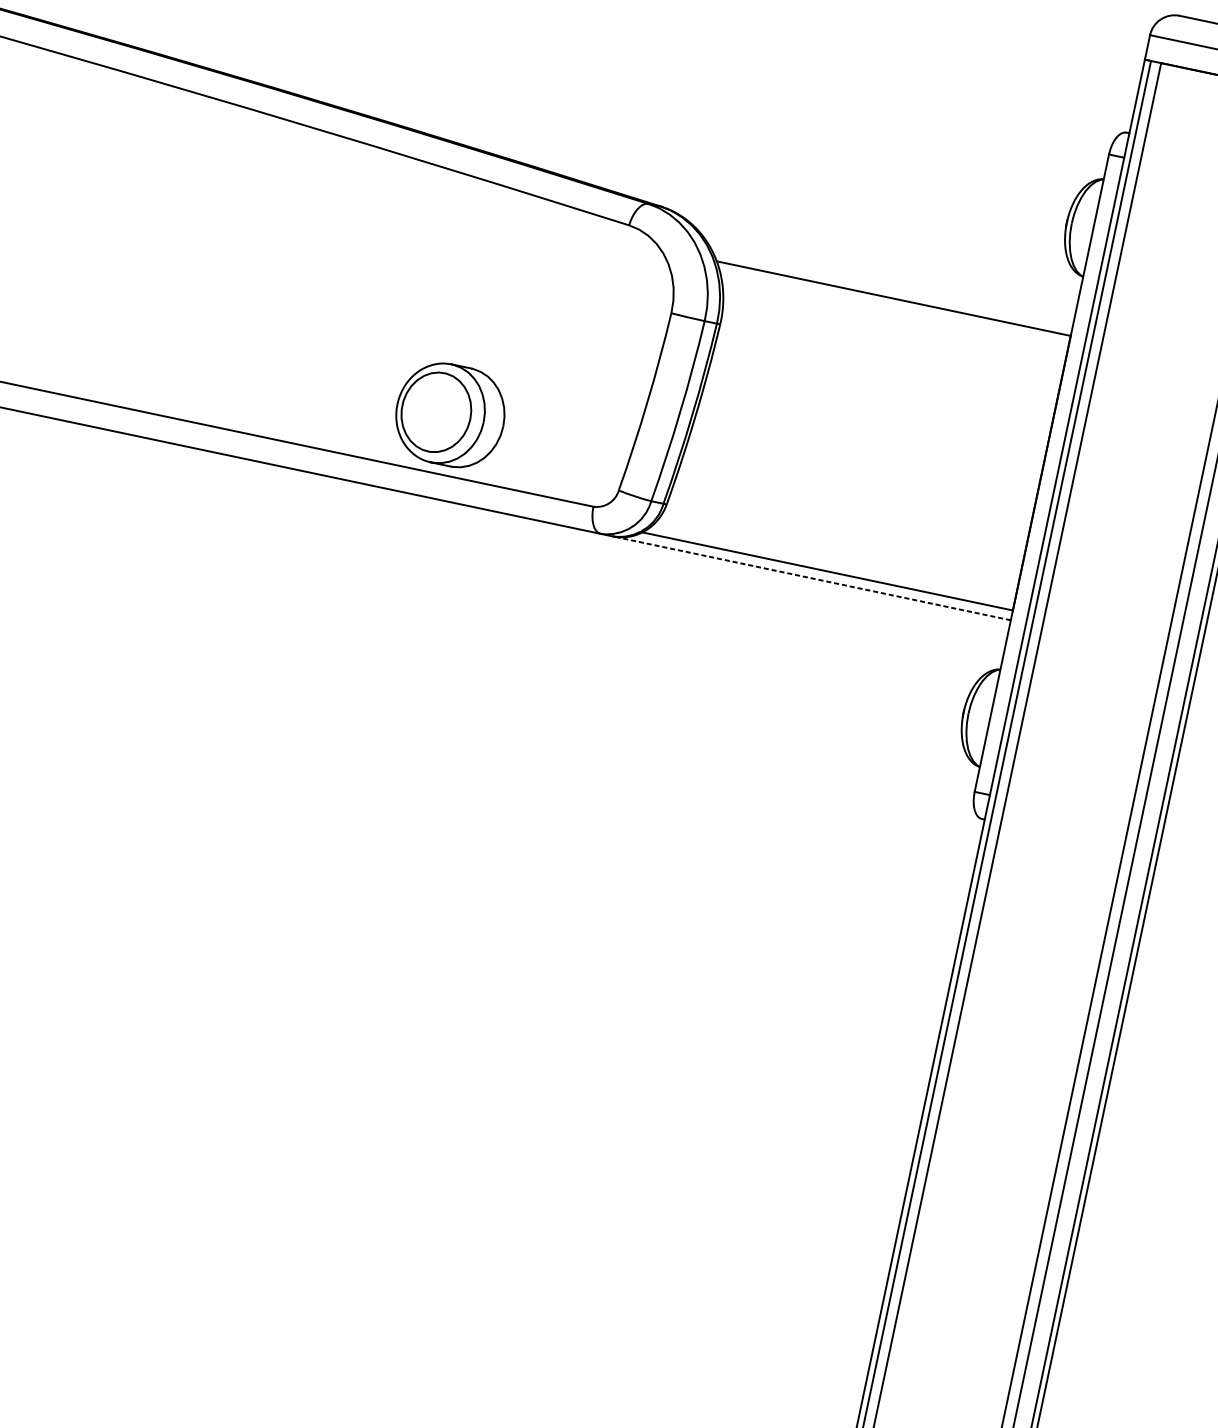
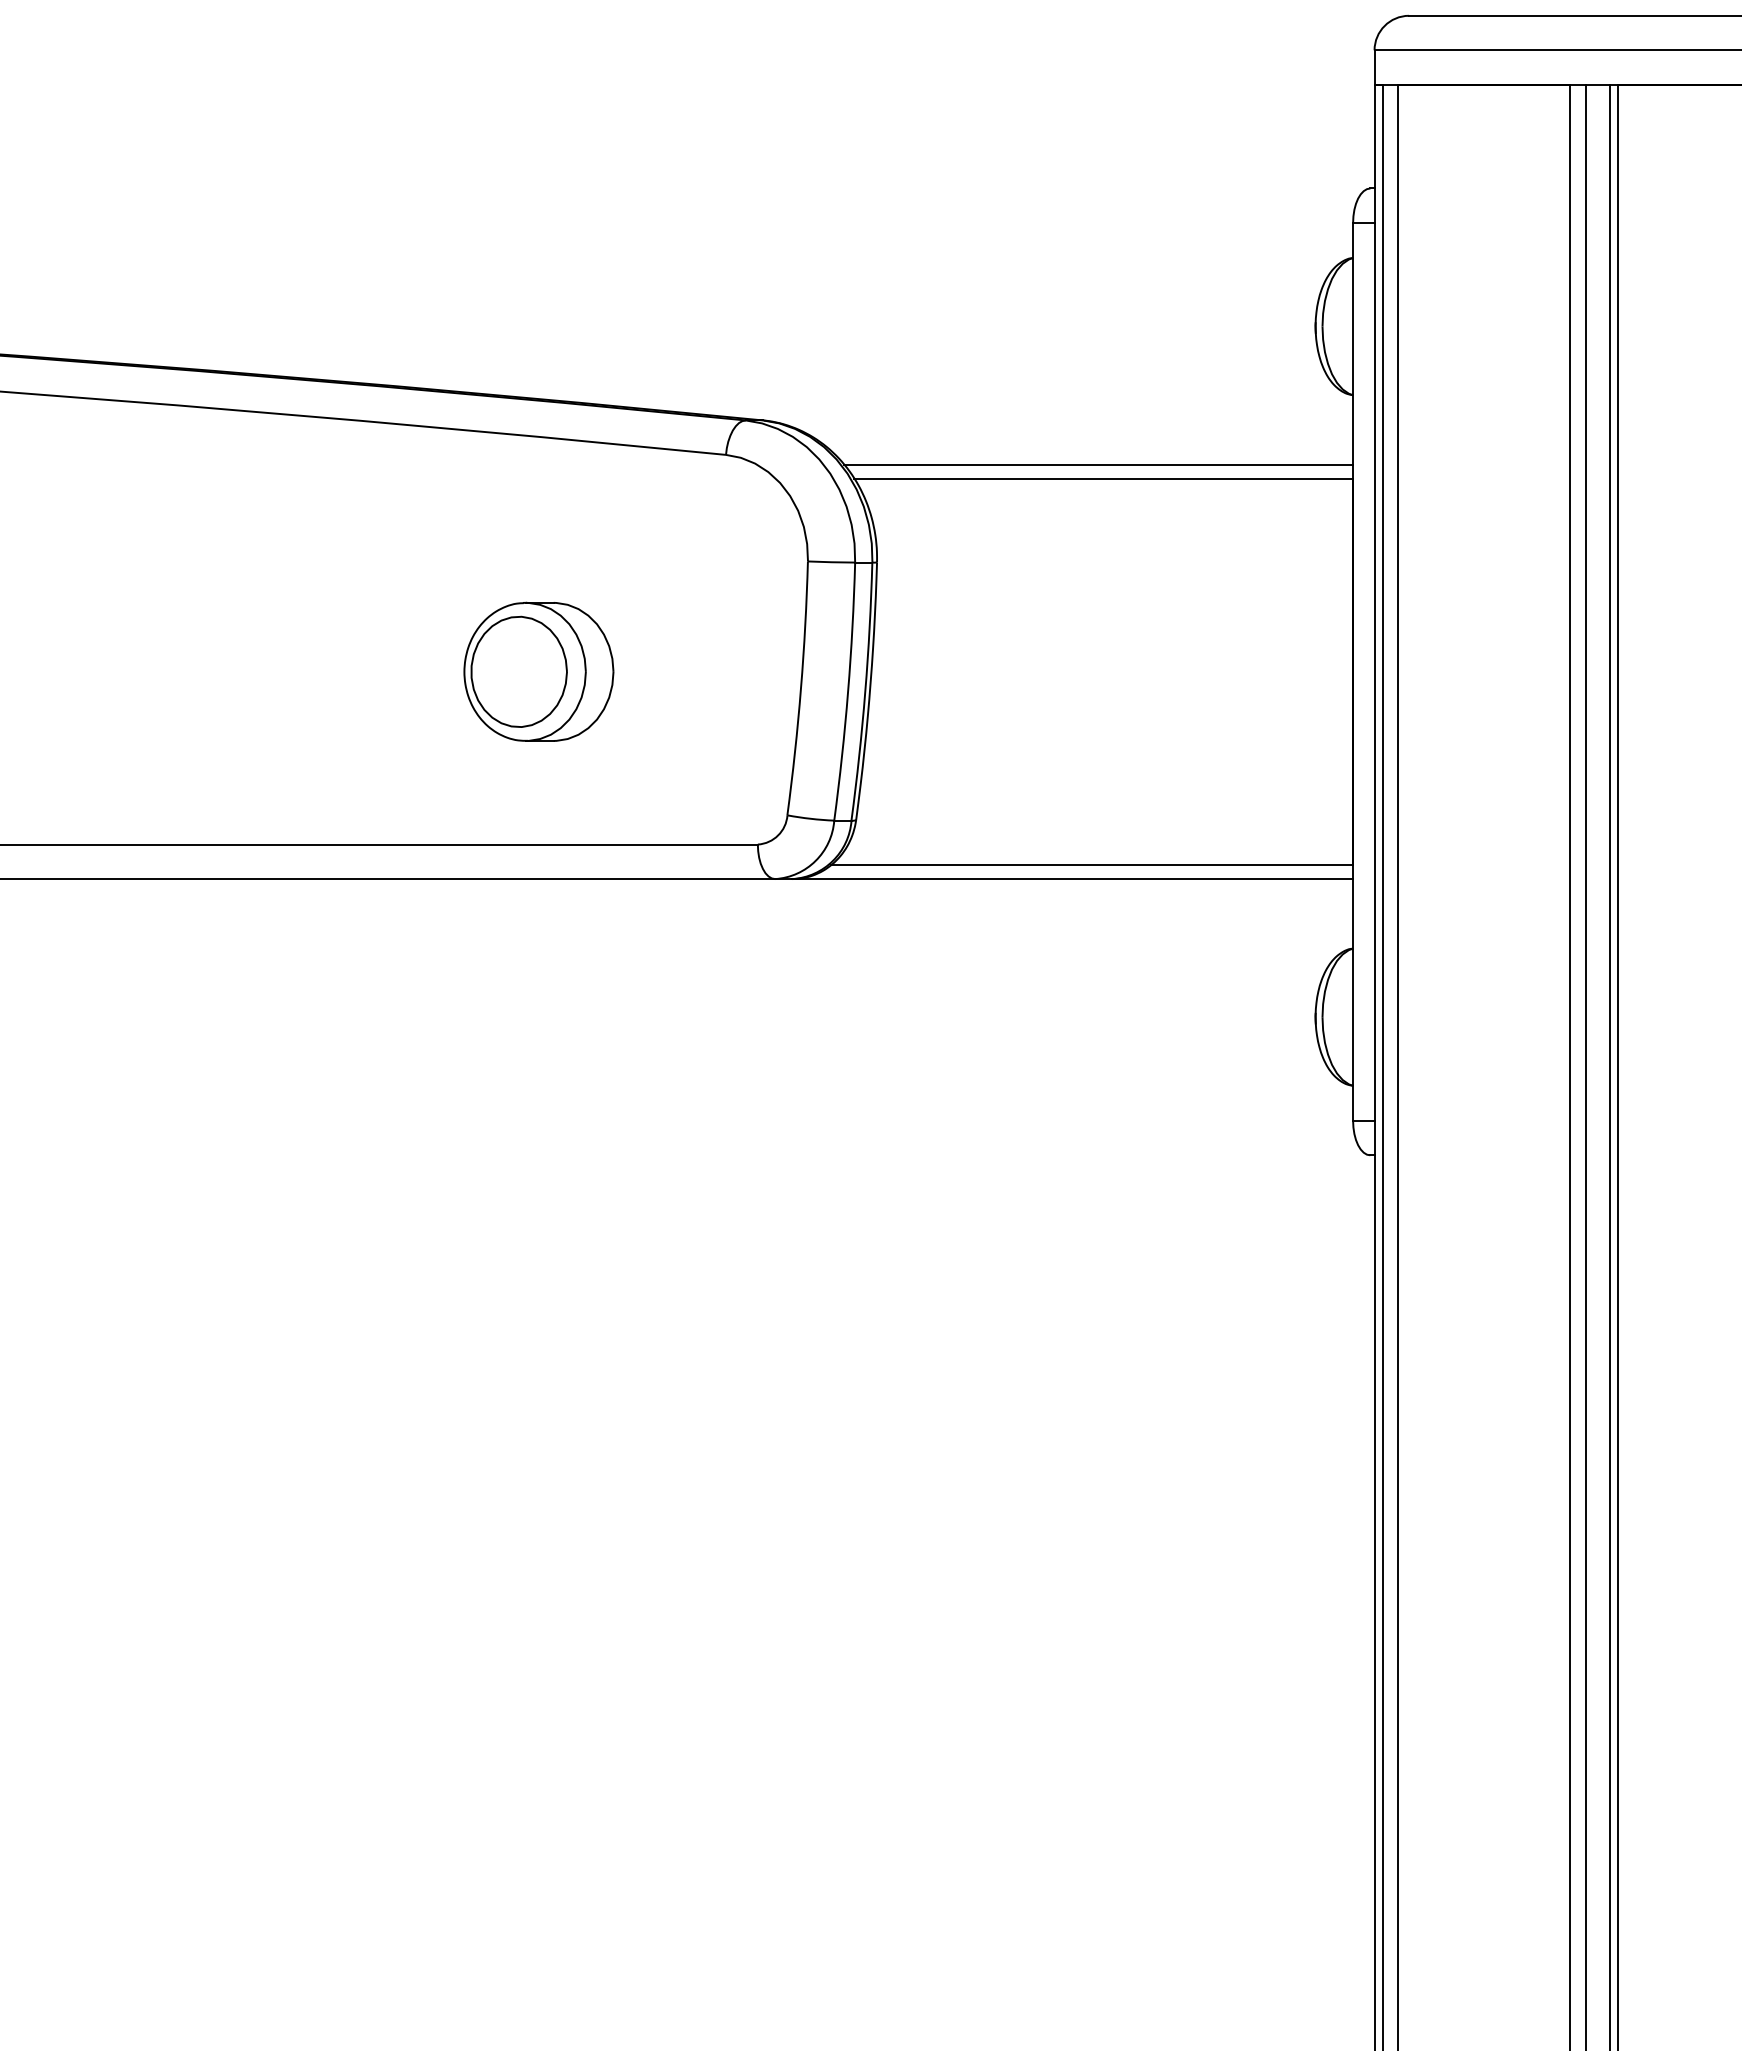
line: (892, 287) -> (1098, 464), added
part: (450, 414) -> (538, 671), moved
line: (811, 578) -> (1072, 879), dashed -> solid

